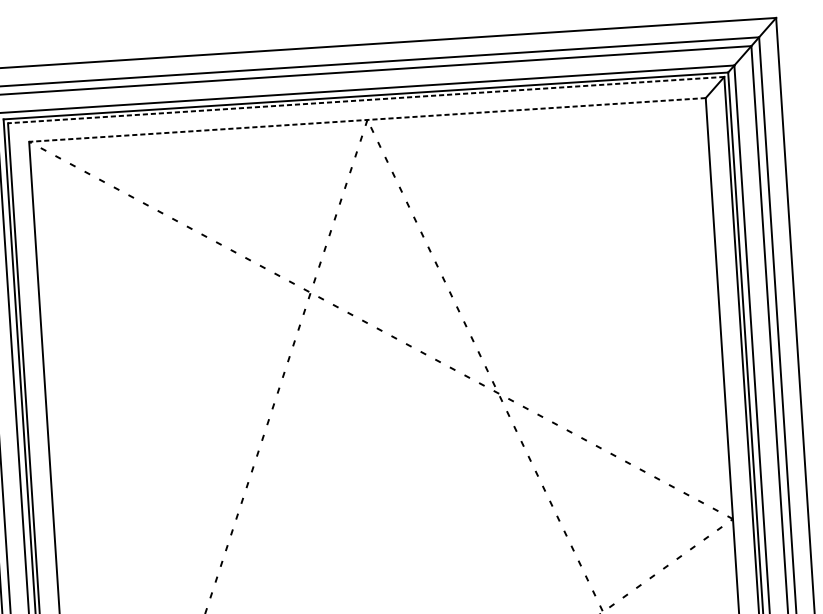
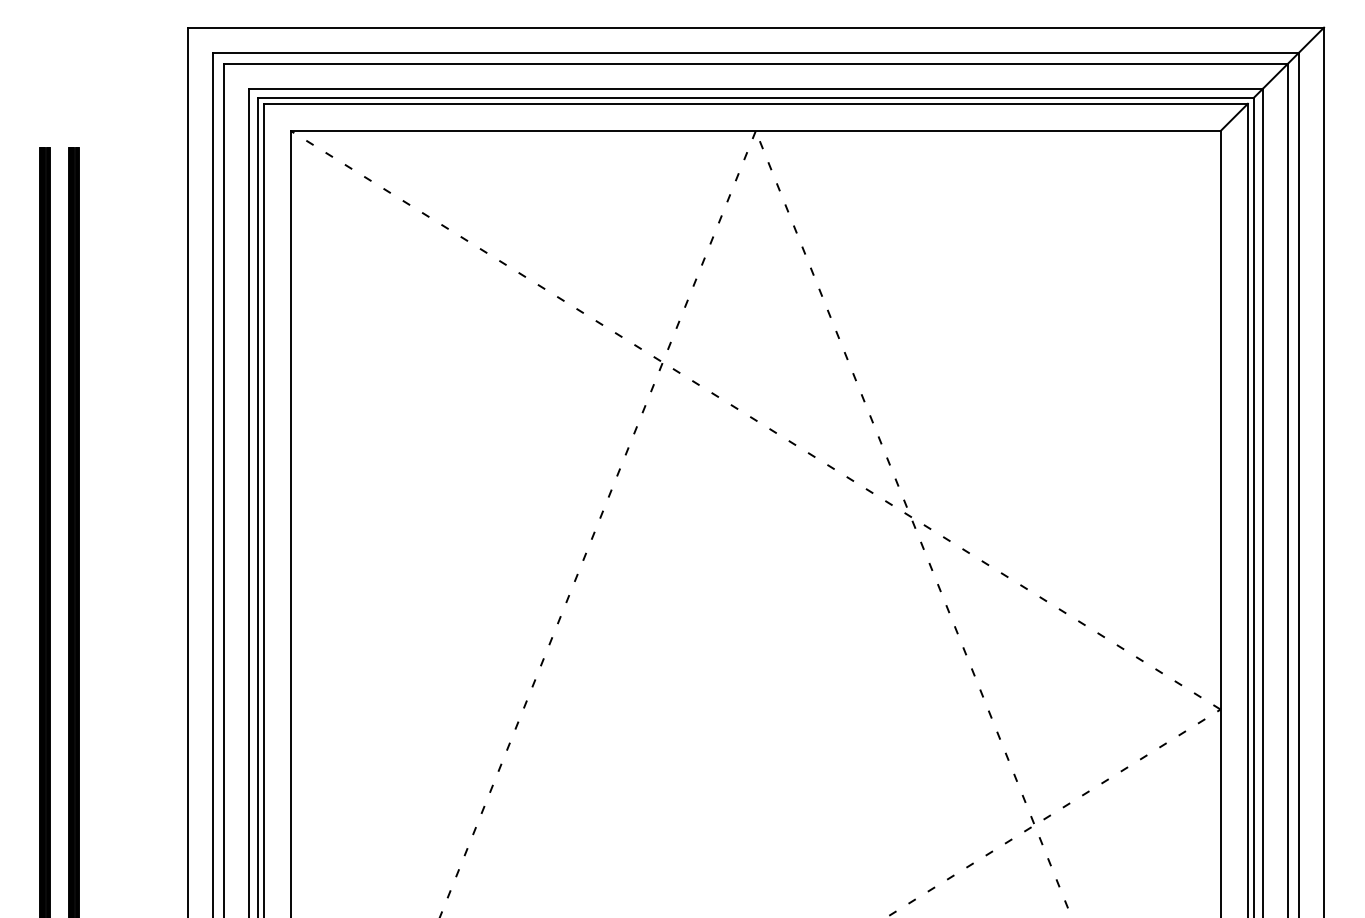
line: (365, 99) -> (755, 103), dashed -> solid
line: (367, 120) -> (755, 131), dashed -> solid

